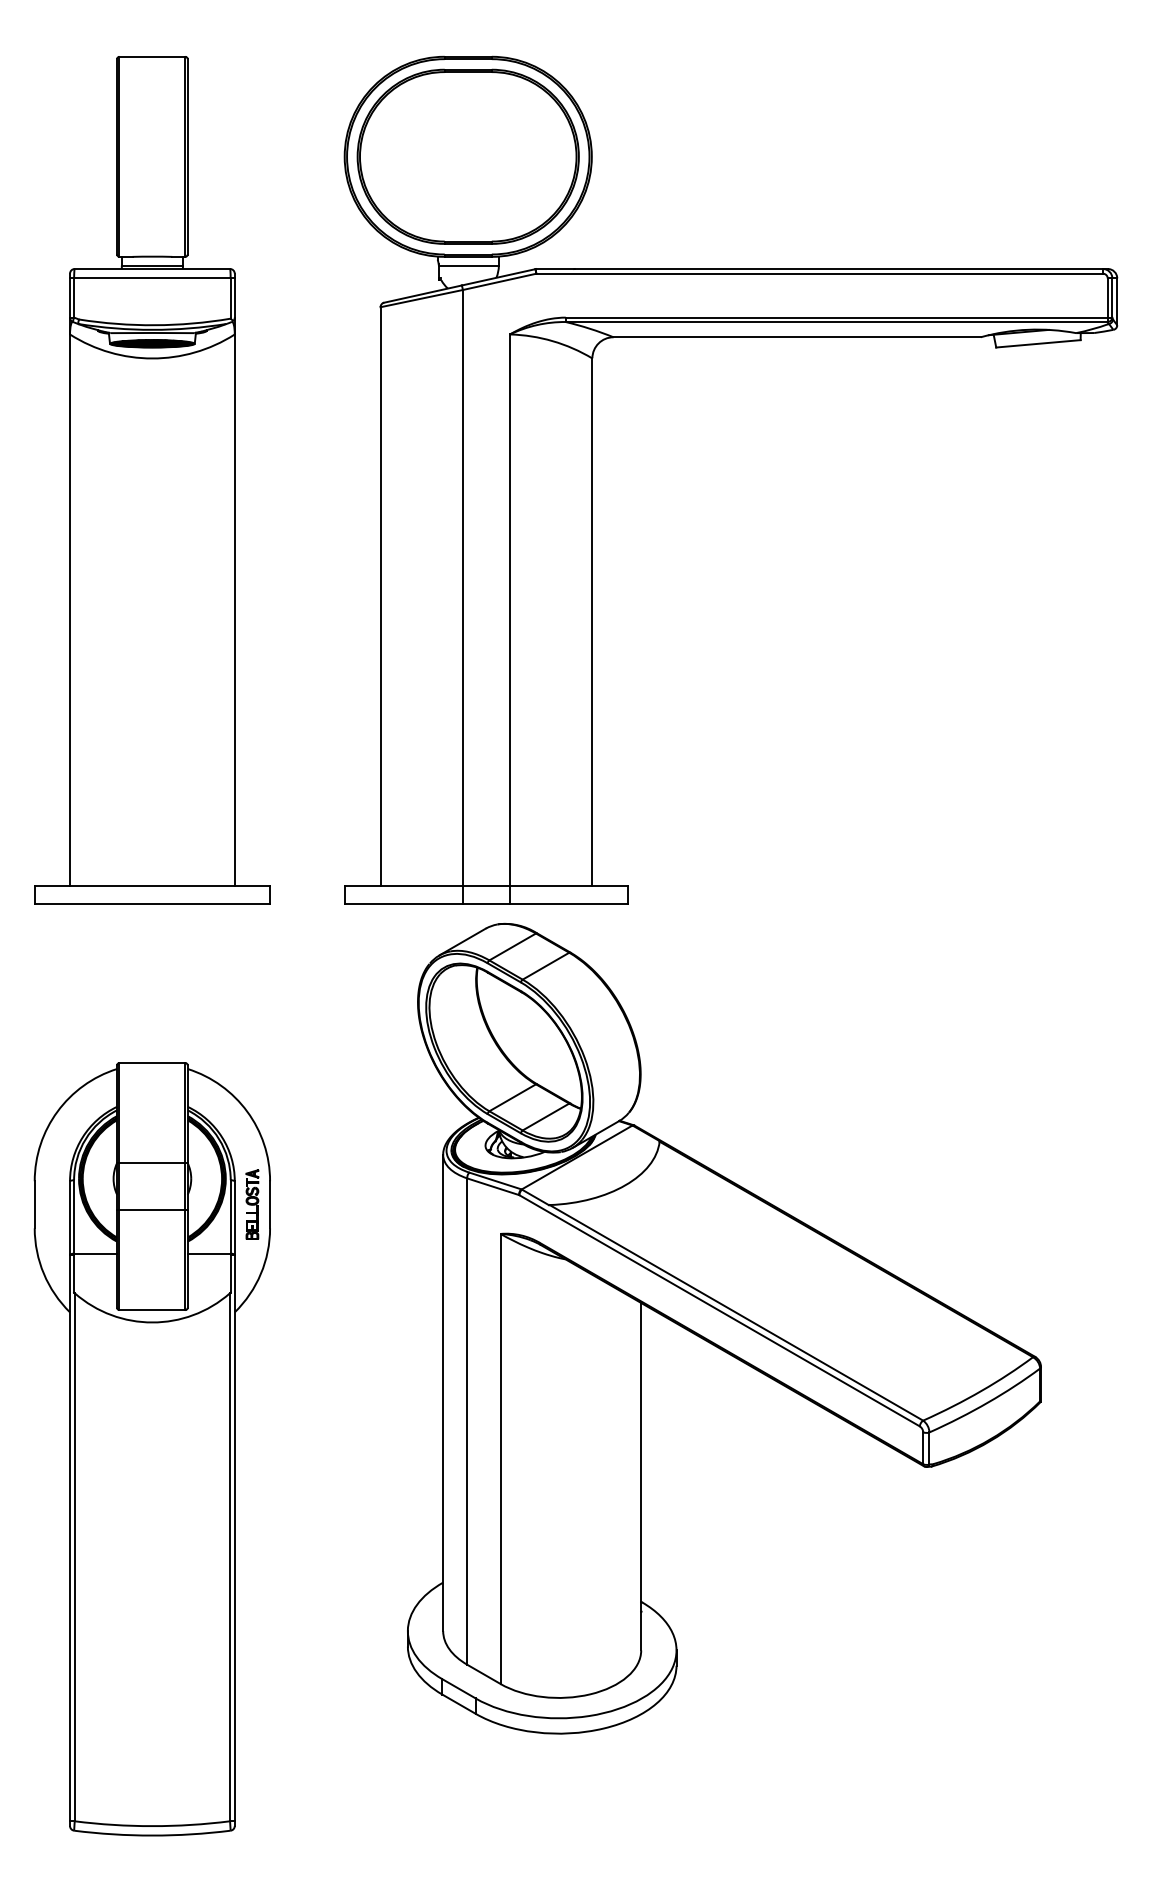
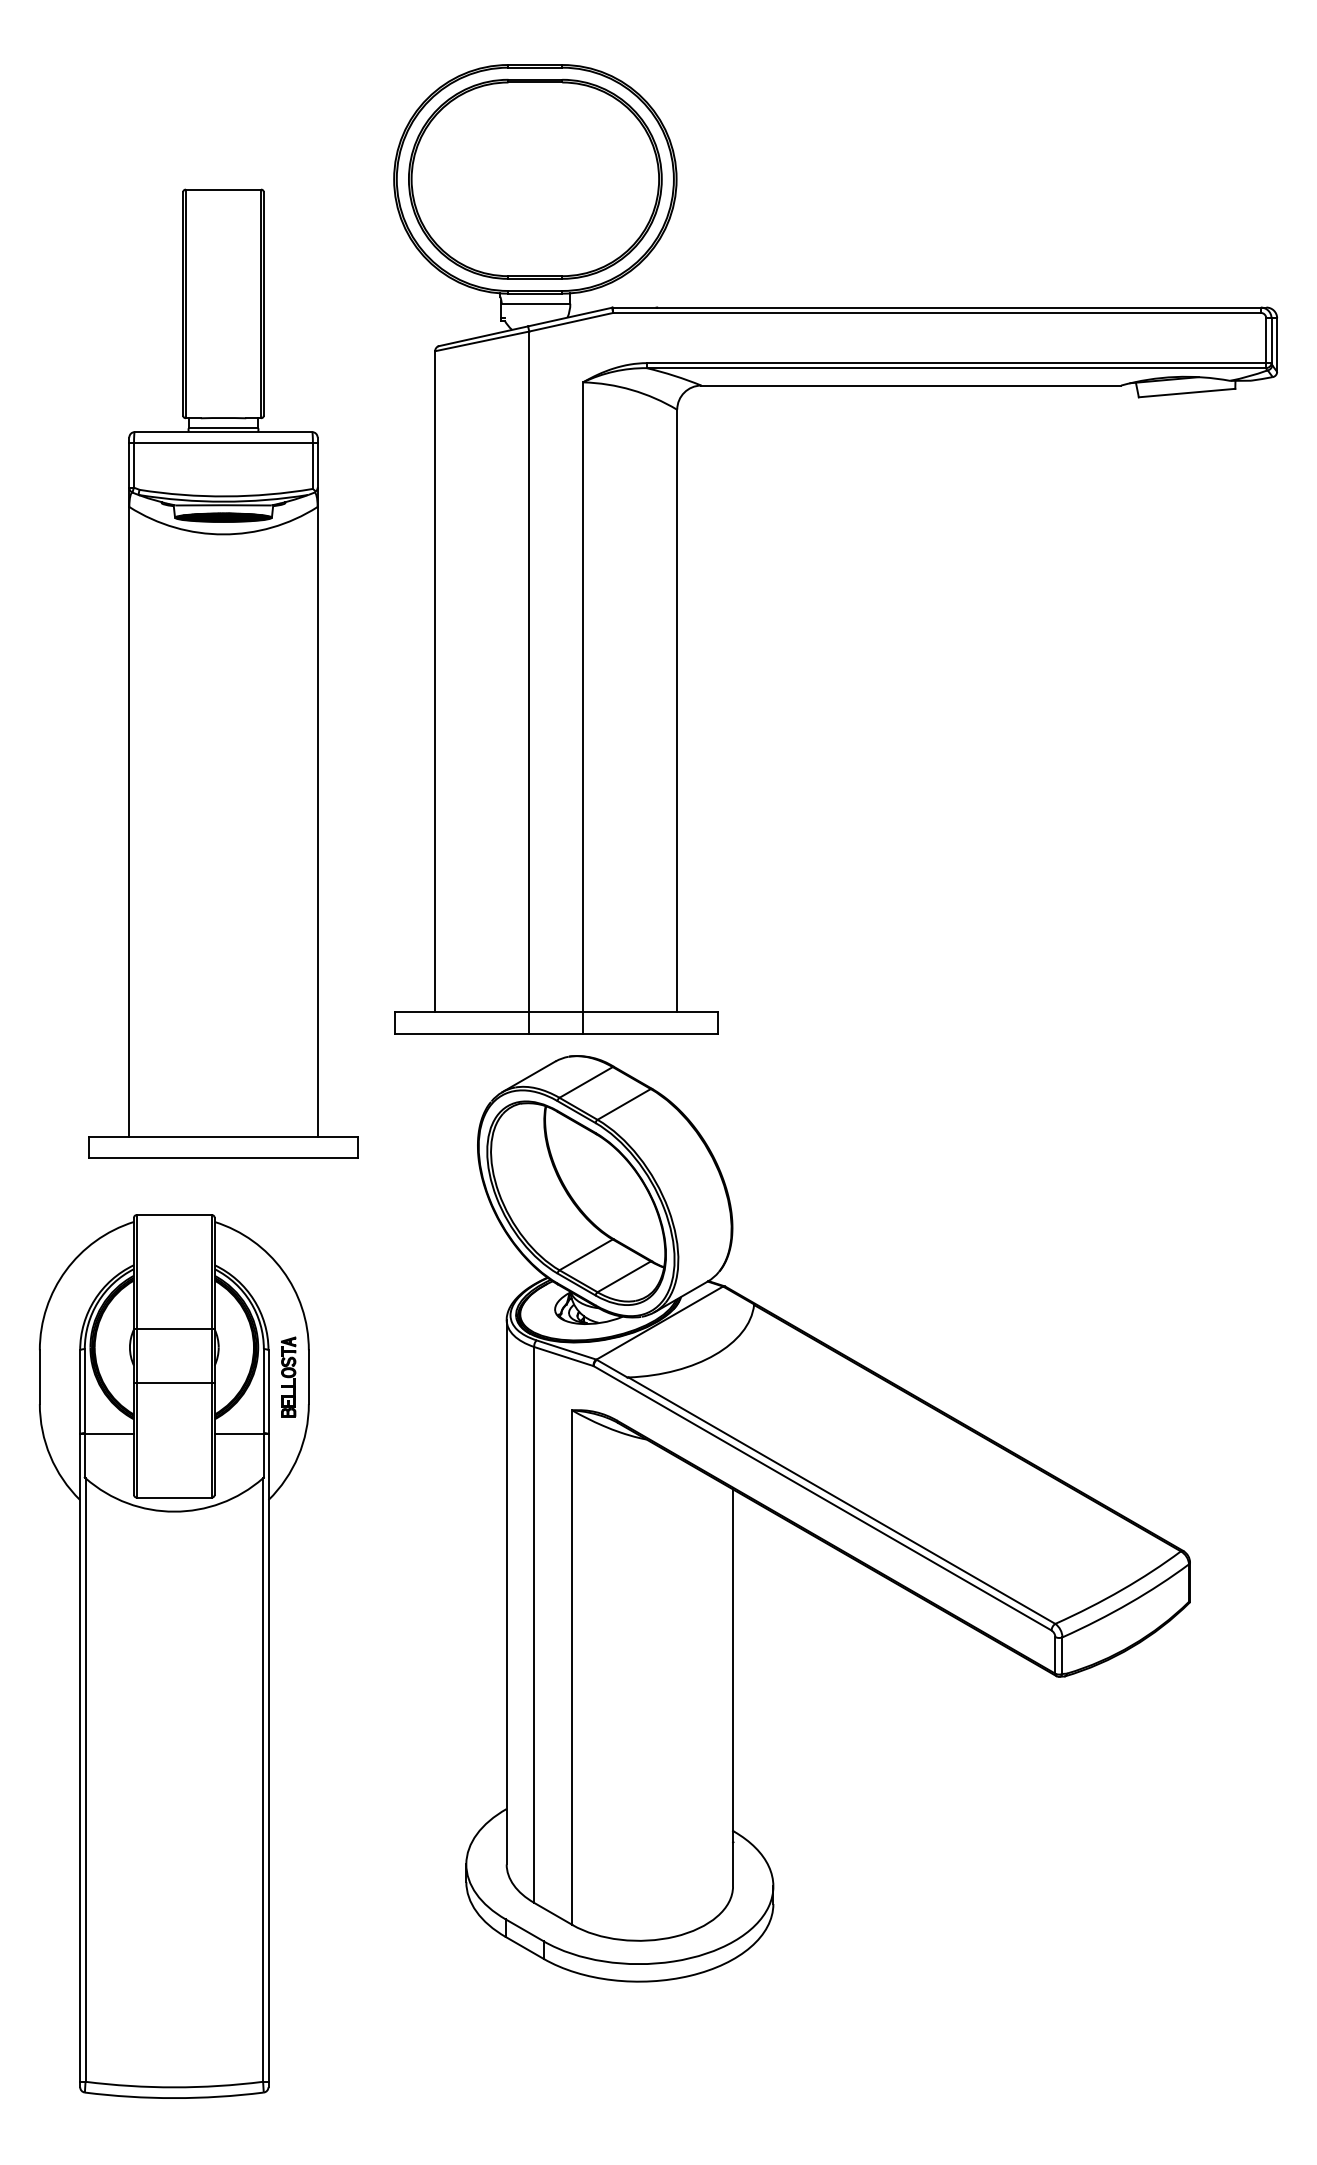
part: (152, 480) -> (223, 673), moved

